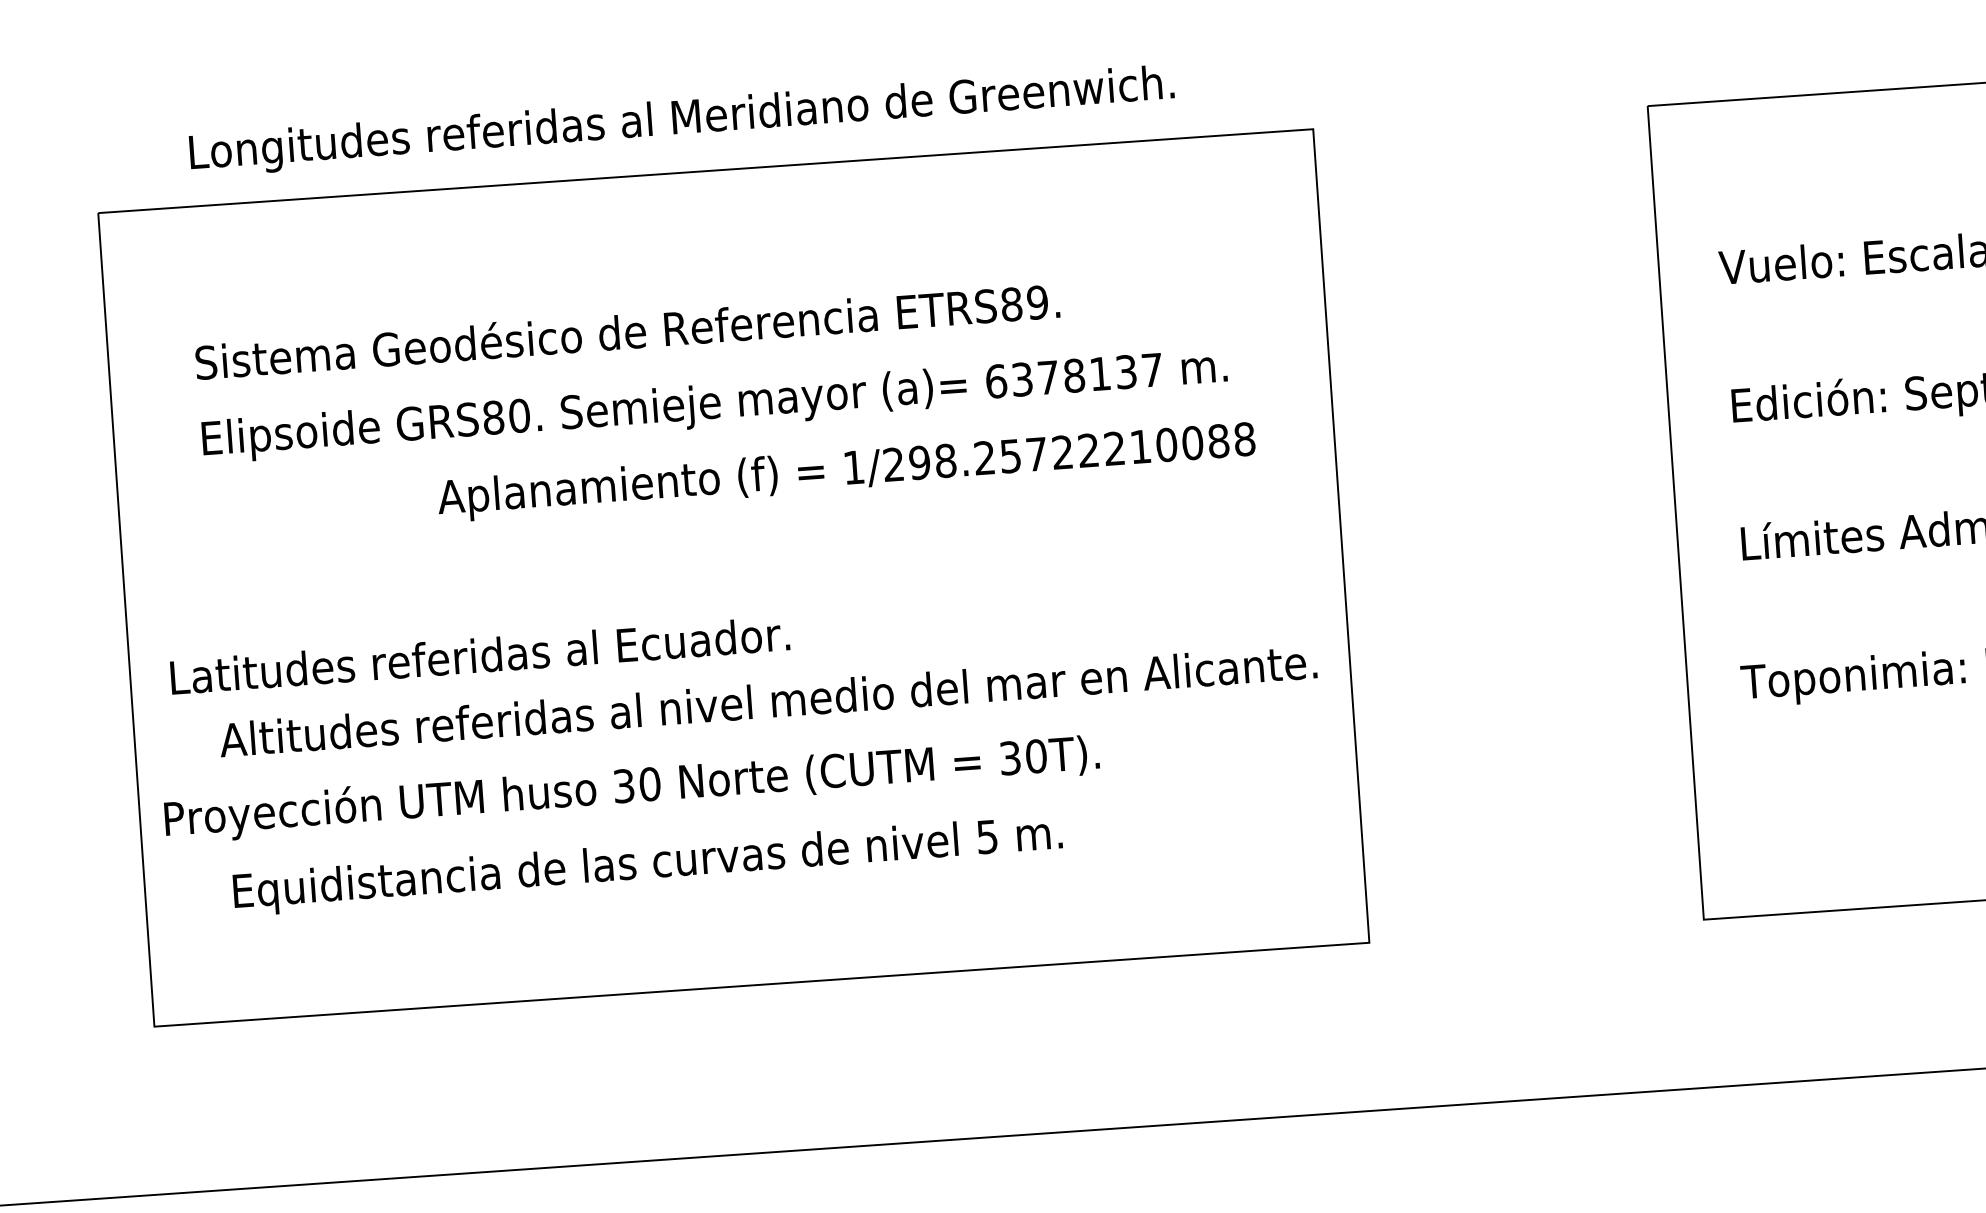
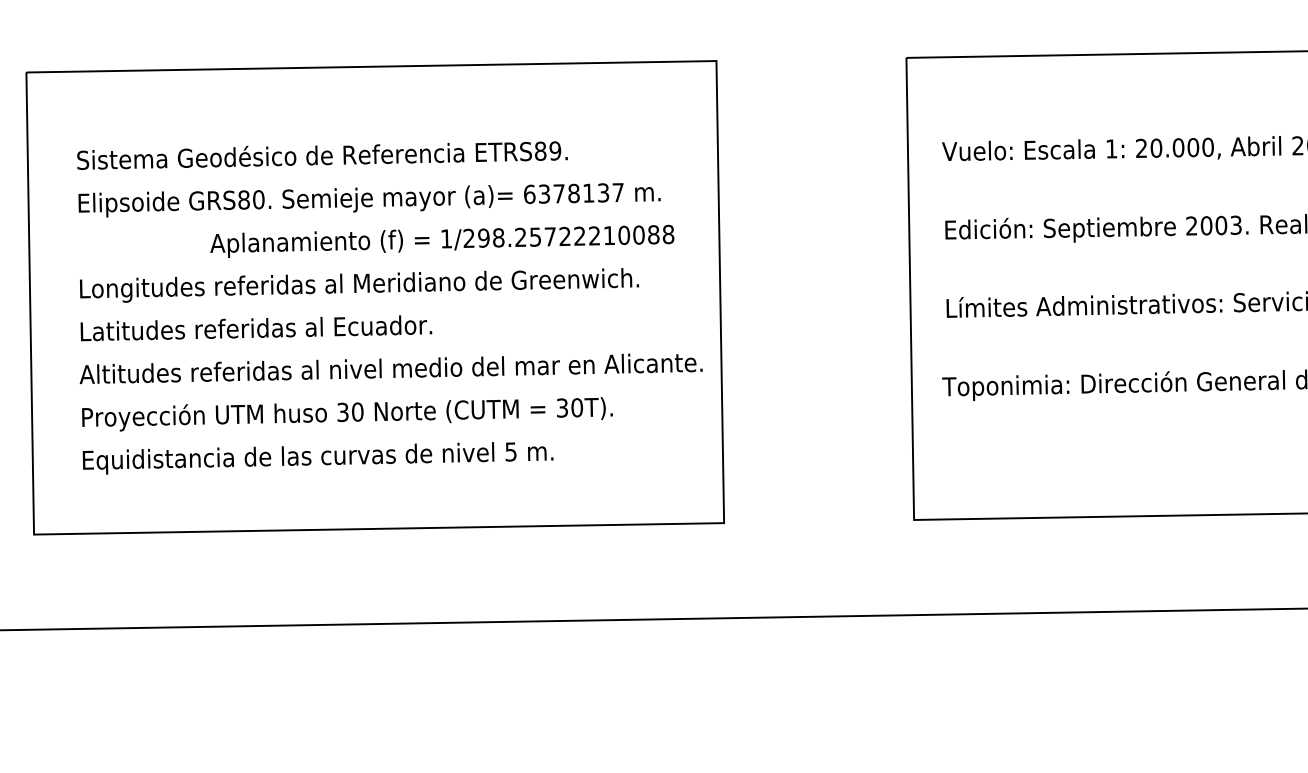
text: (682, 120) -> (359, 285), moved
text: (480, 656) -> (256, 328), moved
text: (632, 789) -> (347, 414), moved

